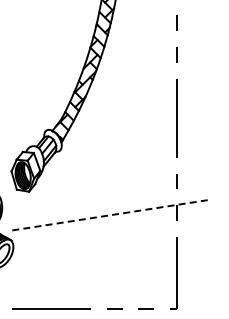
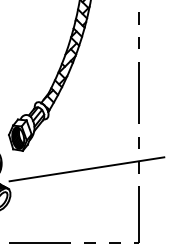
line: (110, 215) -> (86, 169), dashed -> solid

